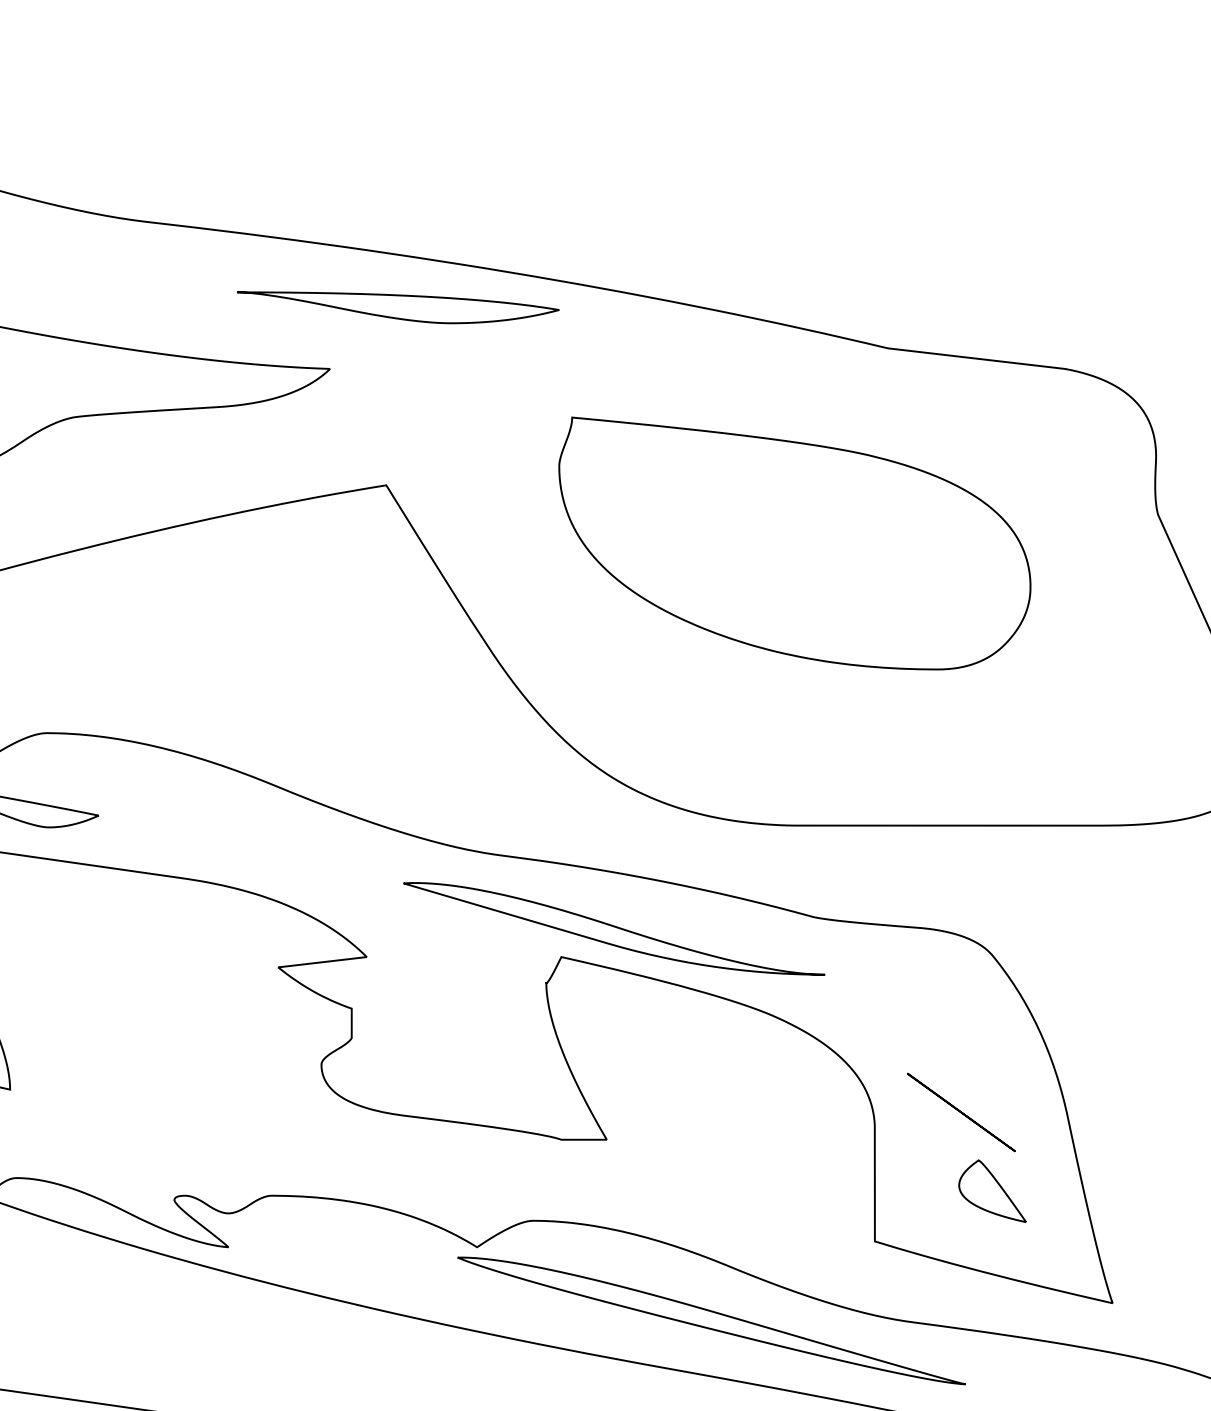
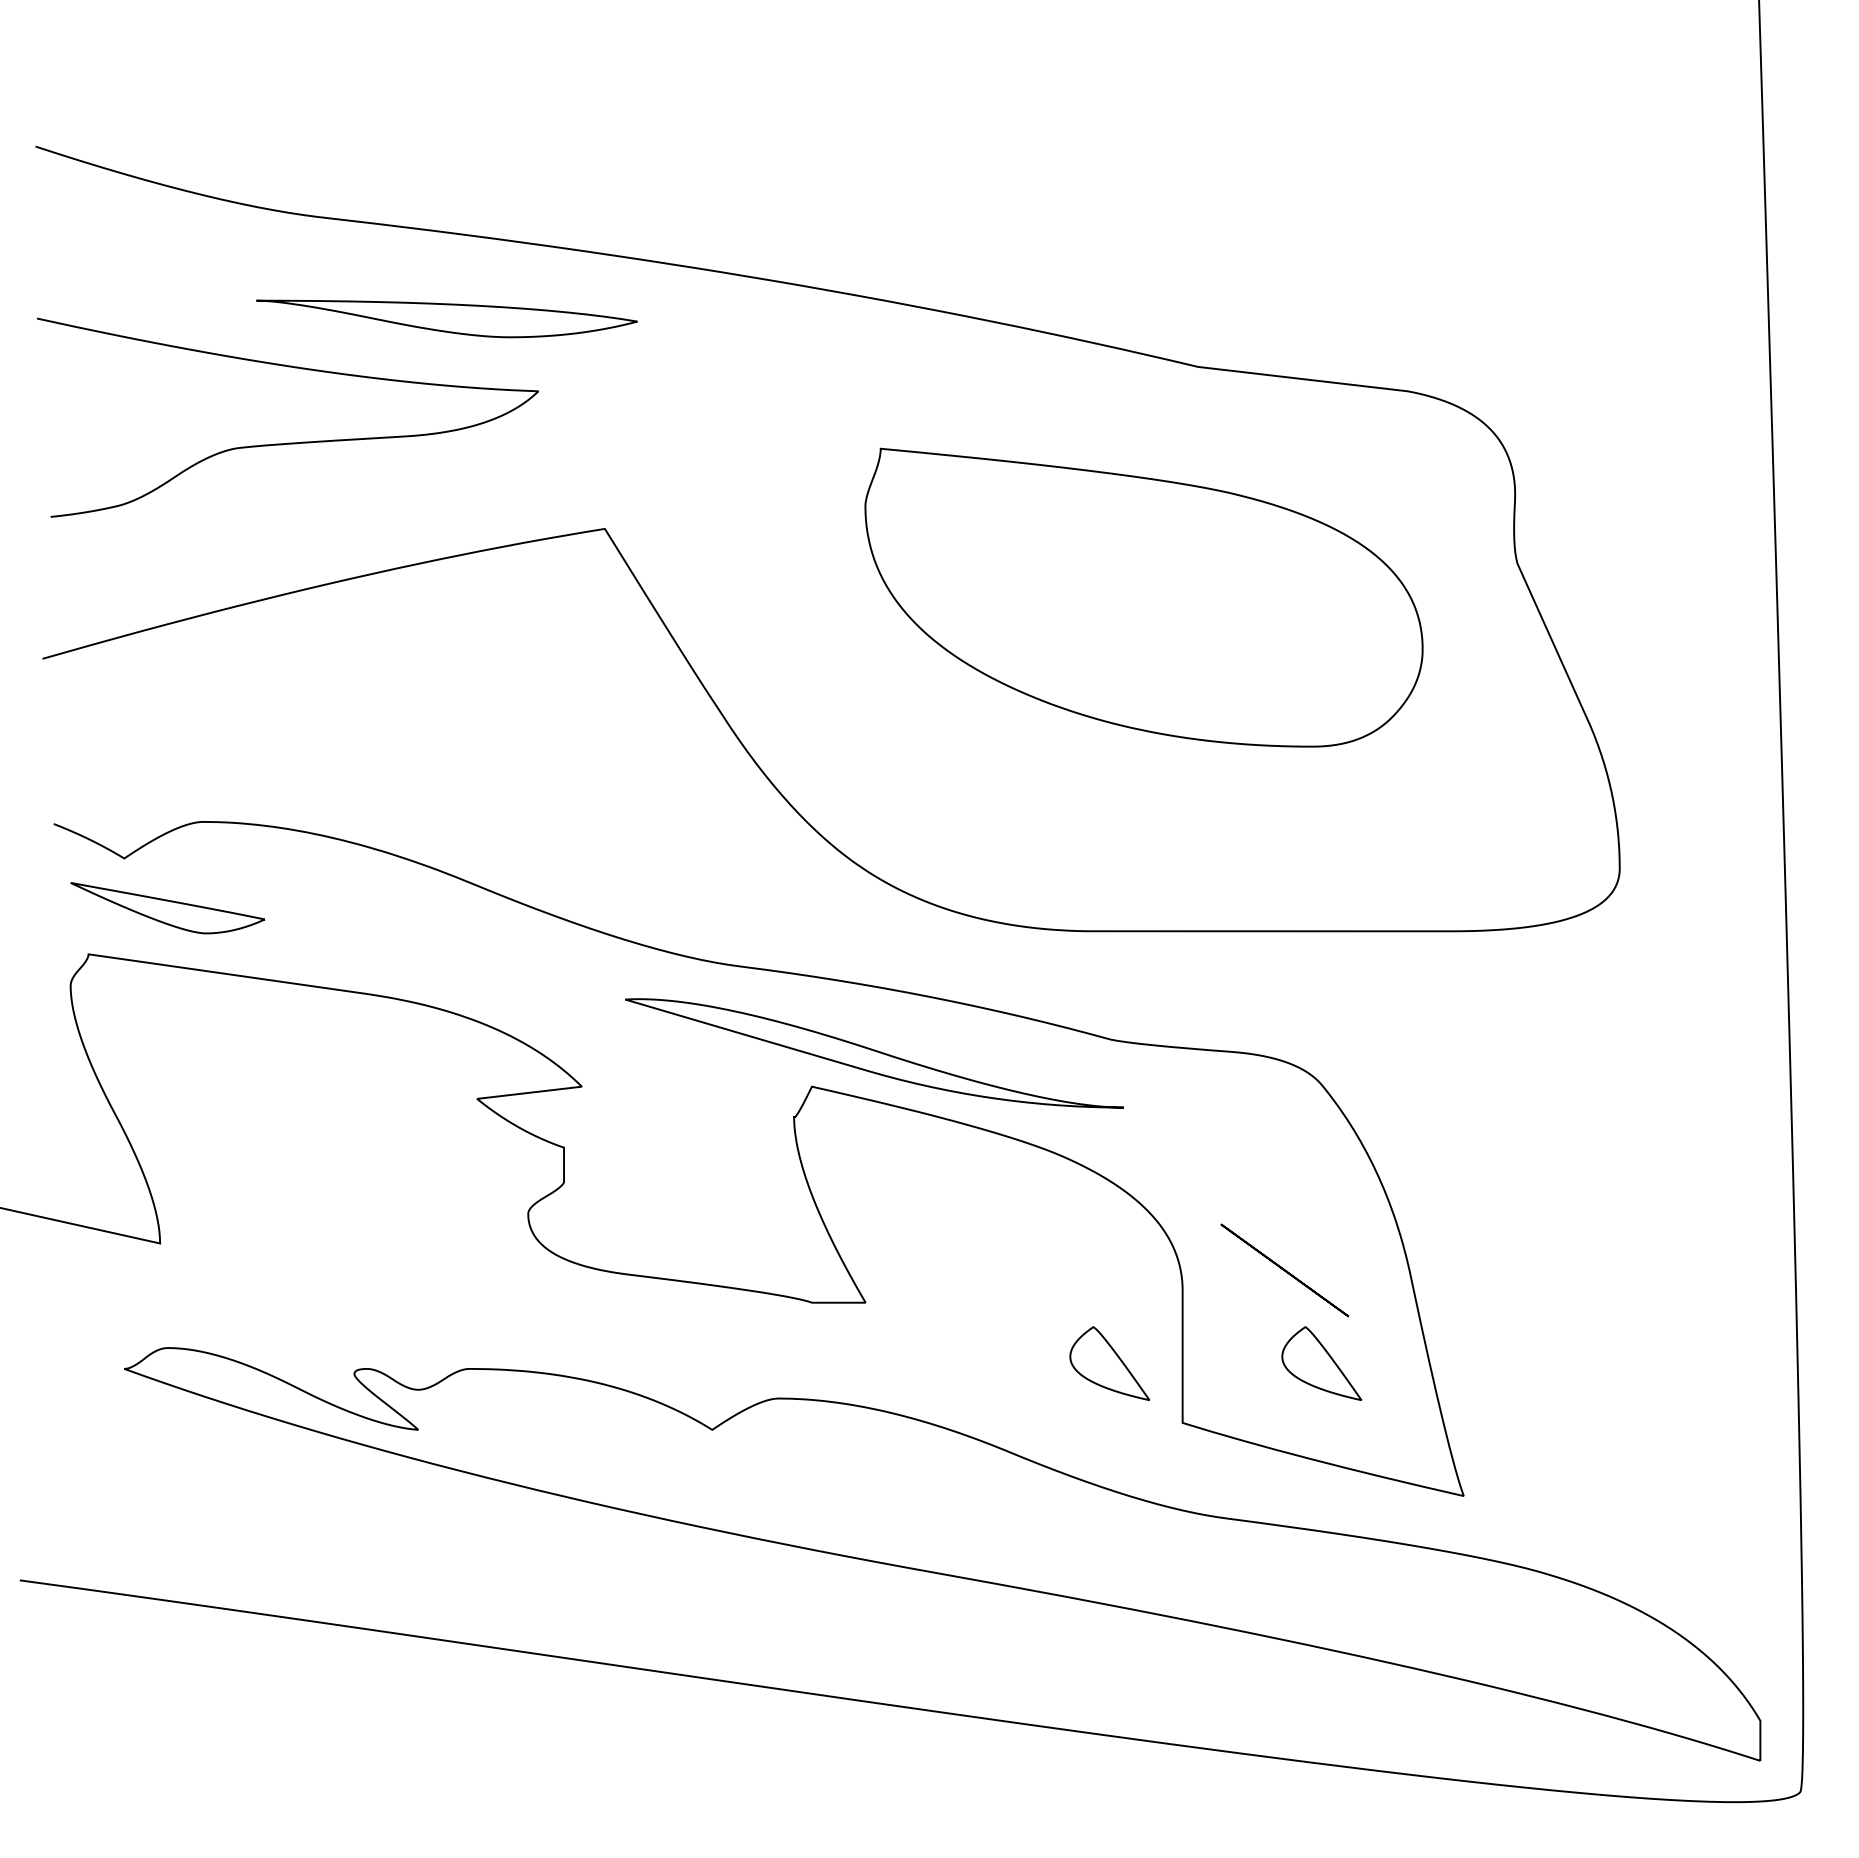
part: (397, 307) -> (446, 318), moved
part: (794, 543) -> (1143, 597), moved
part: (813, 1191) -> (1109, 1363), added
part: (711, 1320) -> (989, 1516), removed

